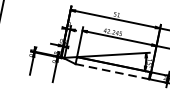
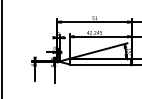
line: (112, 71) -> (100, 64), dashed -> solid

